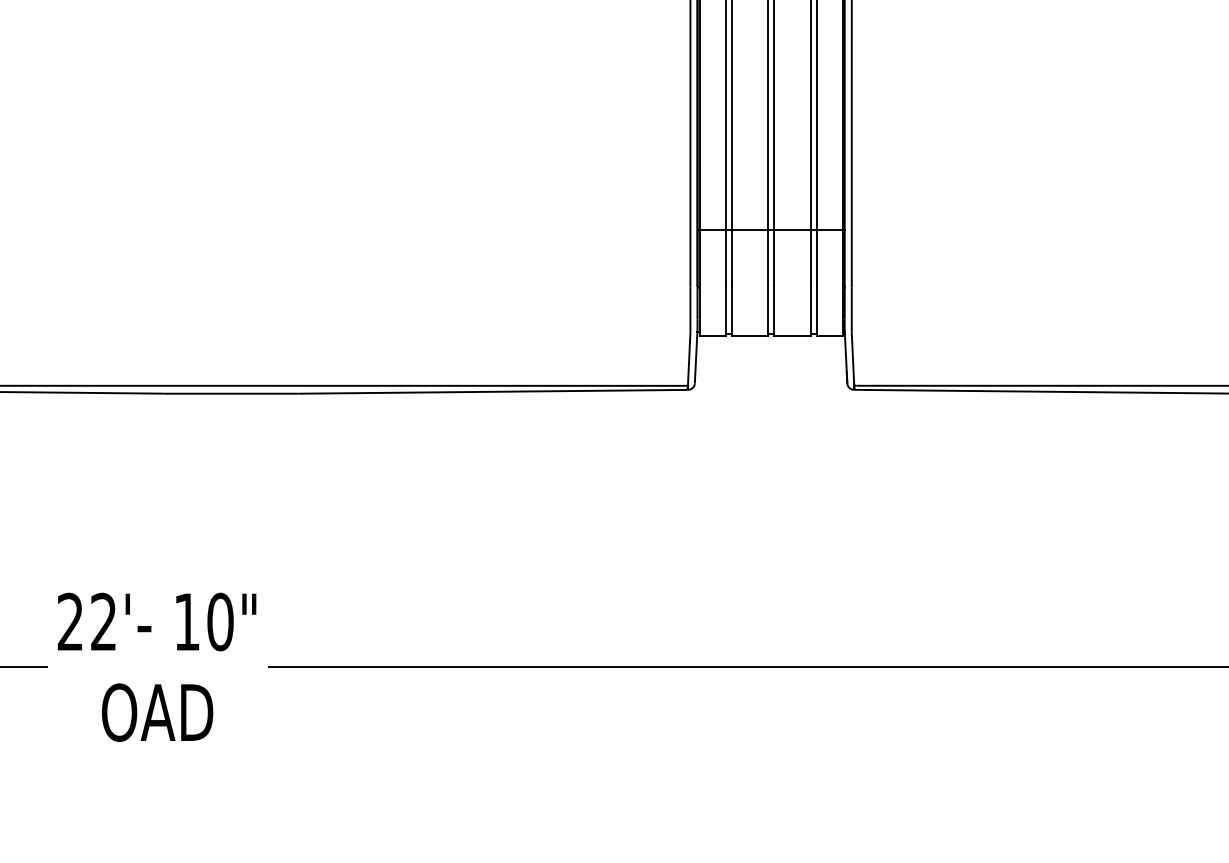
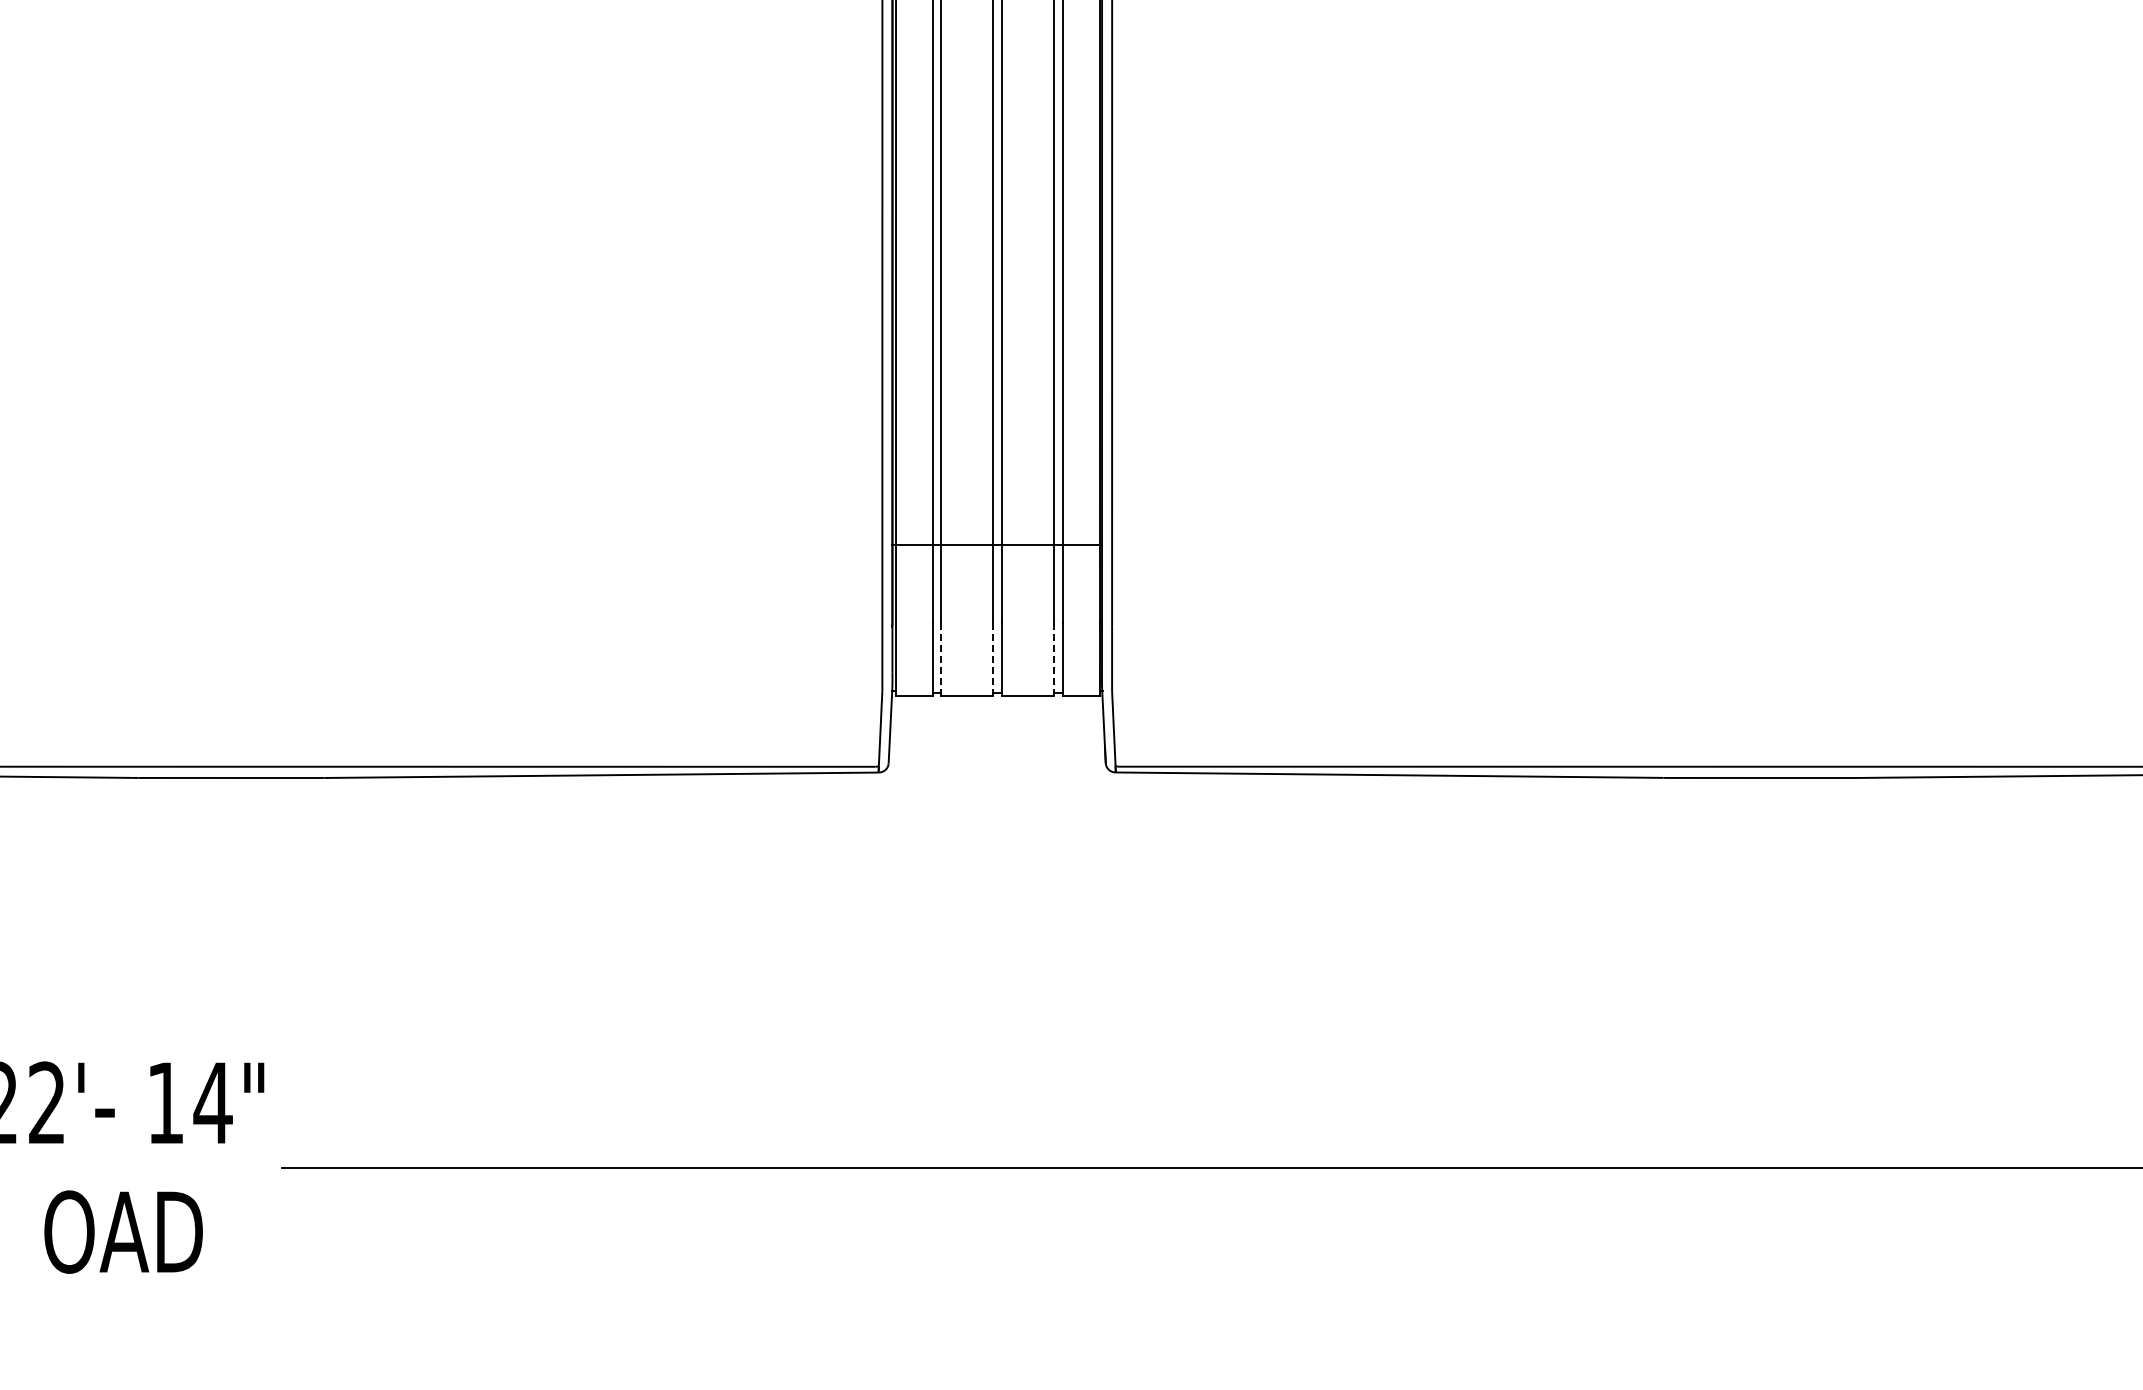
line: (731, 310) -> (941, 659), solid -> dashed
line: (768, 310) -> (993, 659), solid -> dashed
line: (811, 310) -> (1054, 659), solid -> dashed
text: (219, 621) -> (212, 1102), 10" -> 14"

